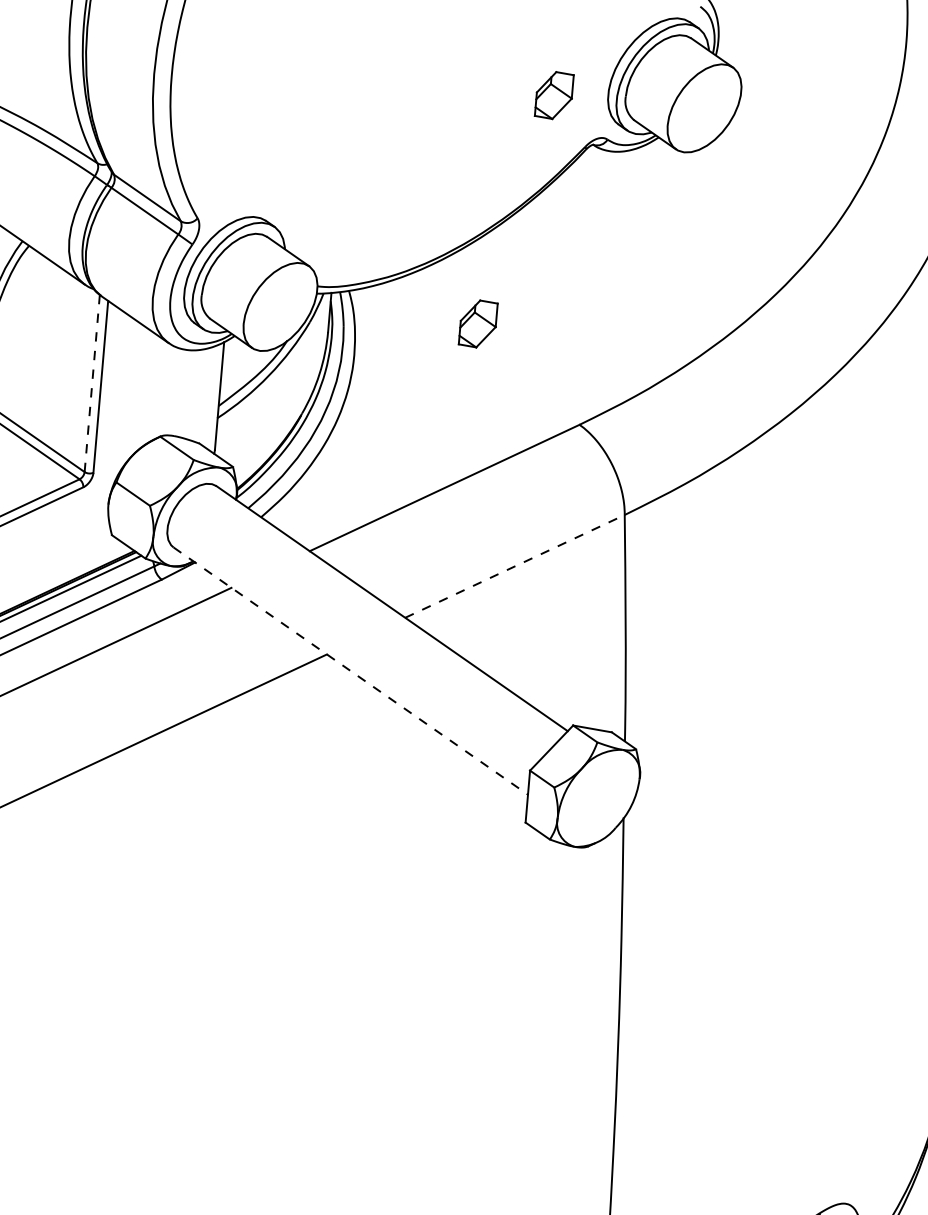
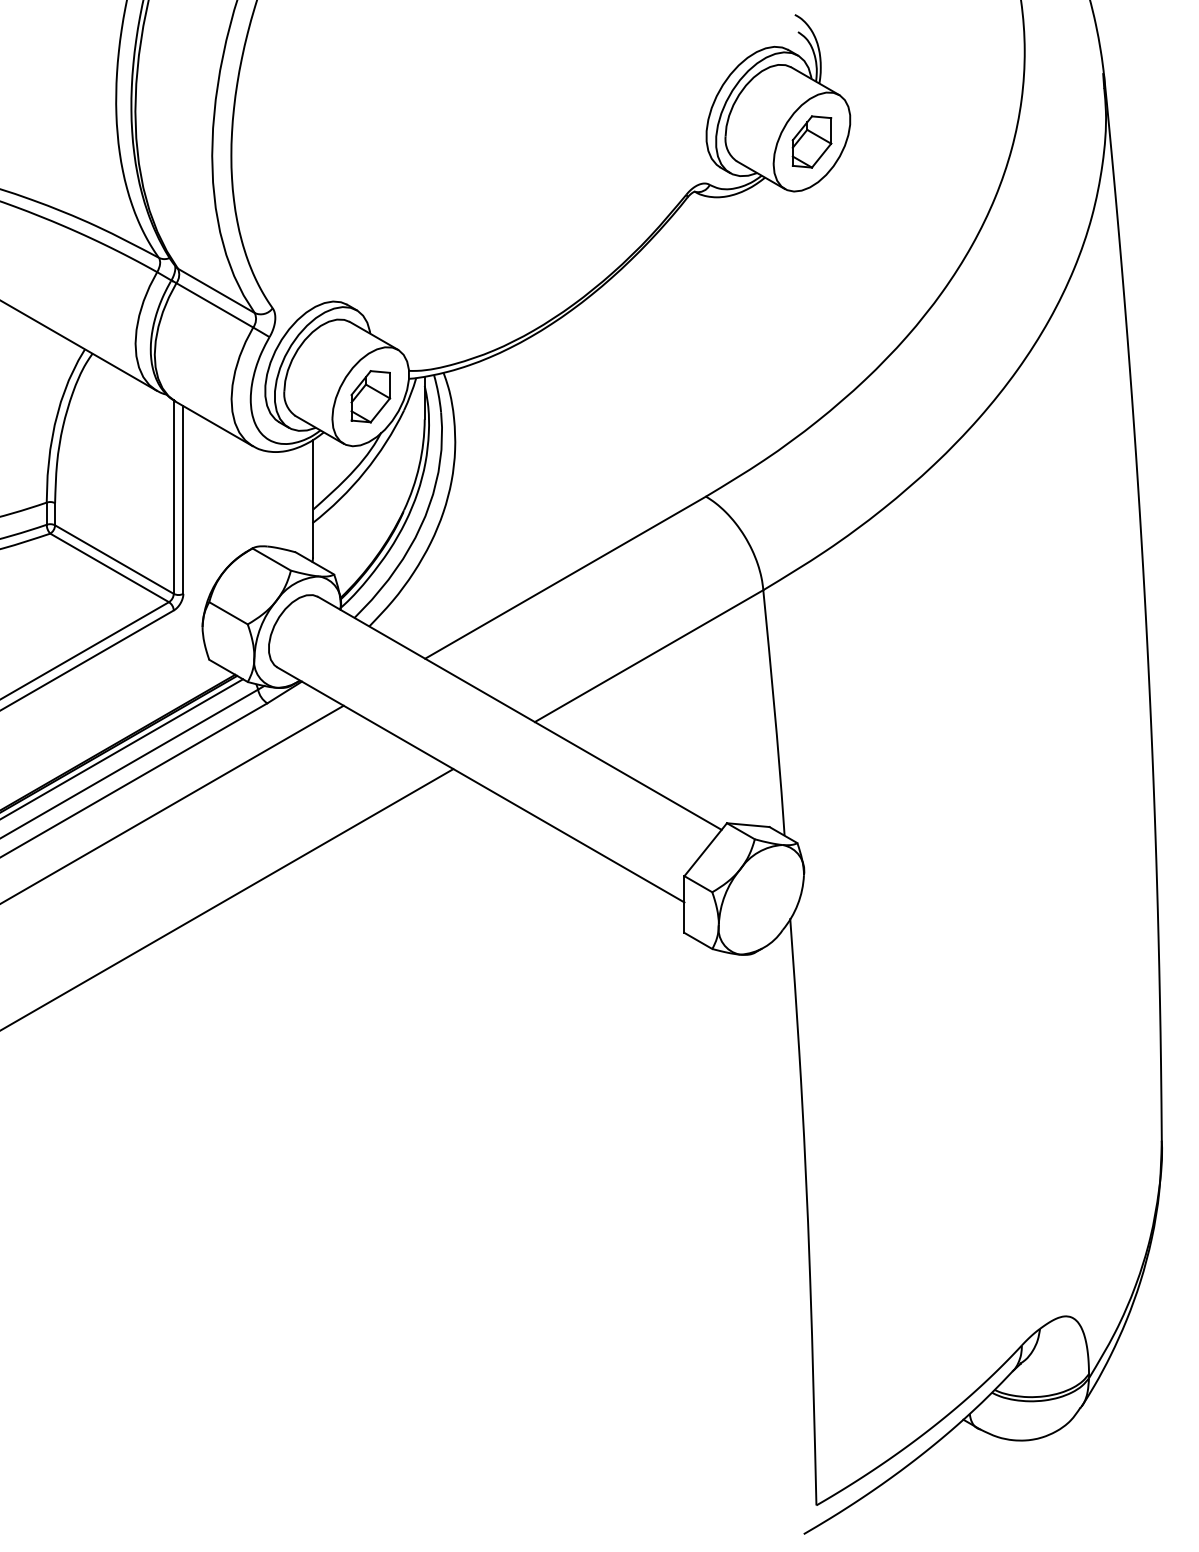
part: (553, 95) -> (811, 141), moved
part: (478, 323) -> (370, 396), moved
line: (91, 383) -> (173, 497), dashed -> solid
line: (515, 566) -> (649, 656), dashed -> solid
line: (351, 671) -> (481, 785), dashed -> solid

